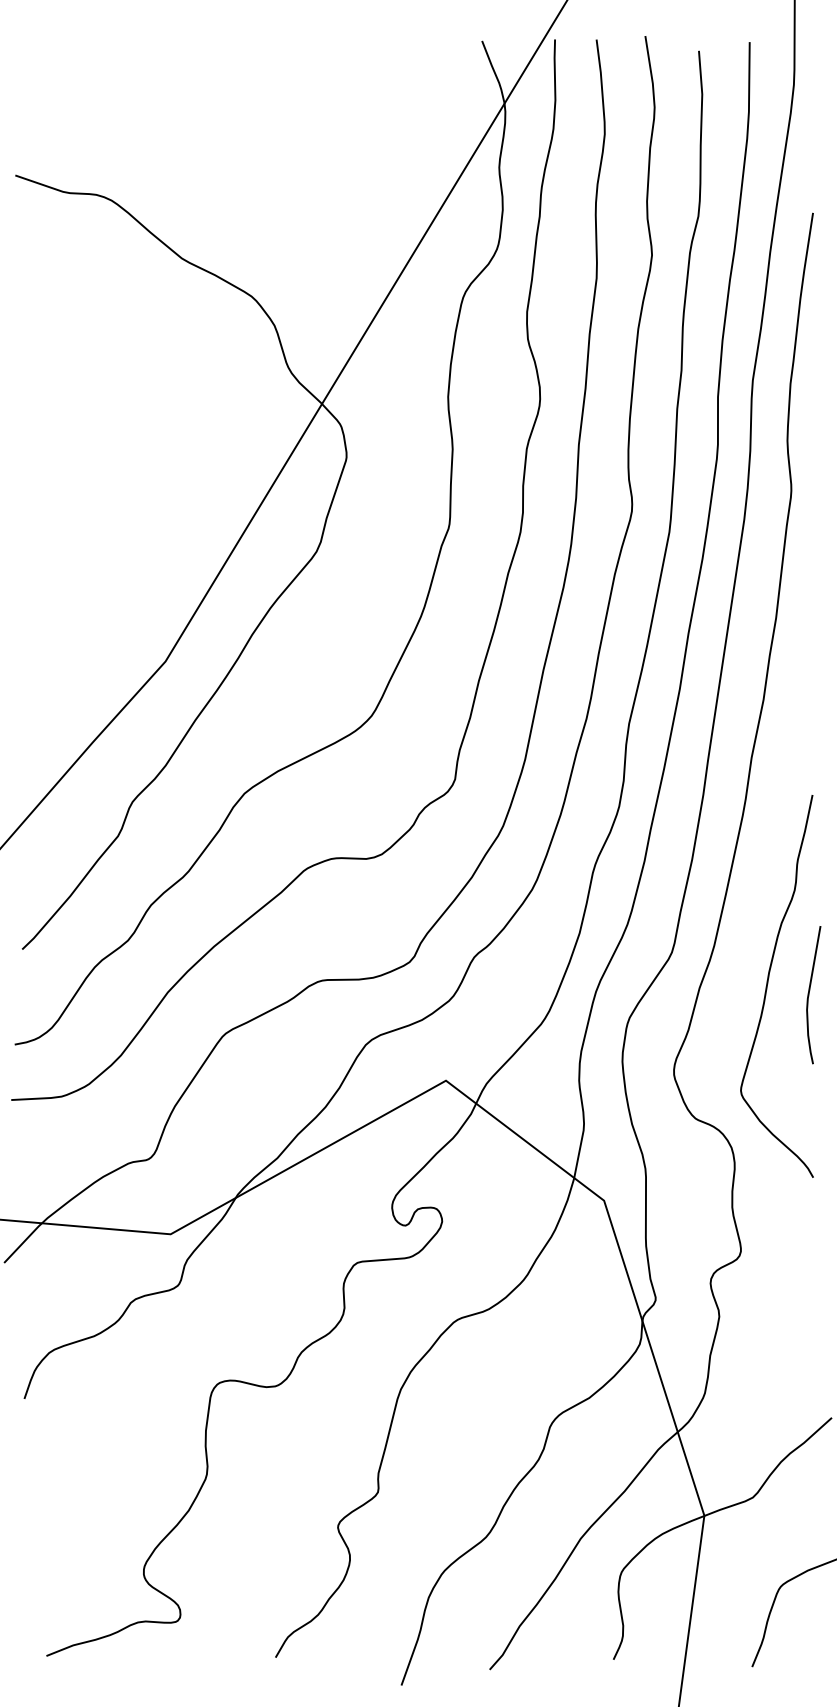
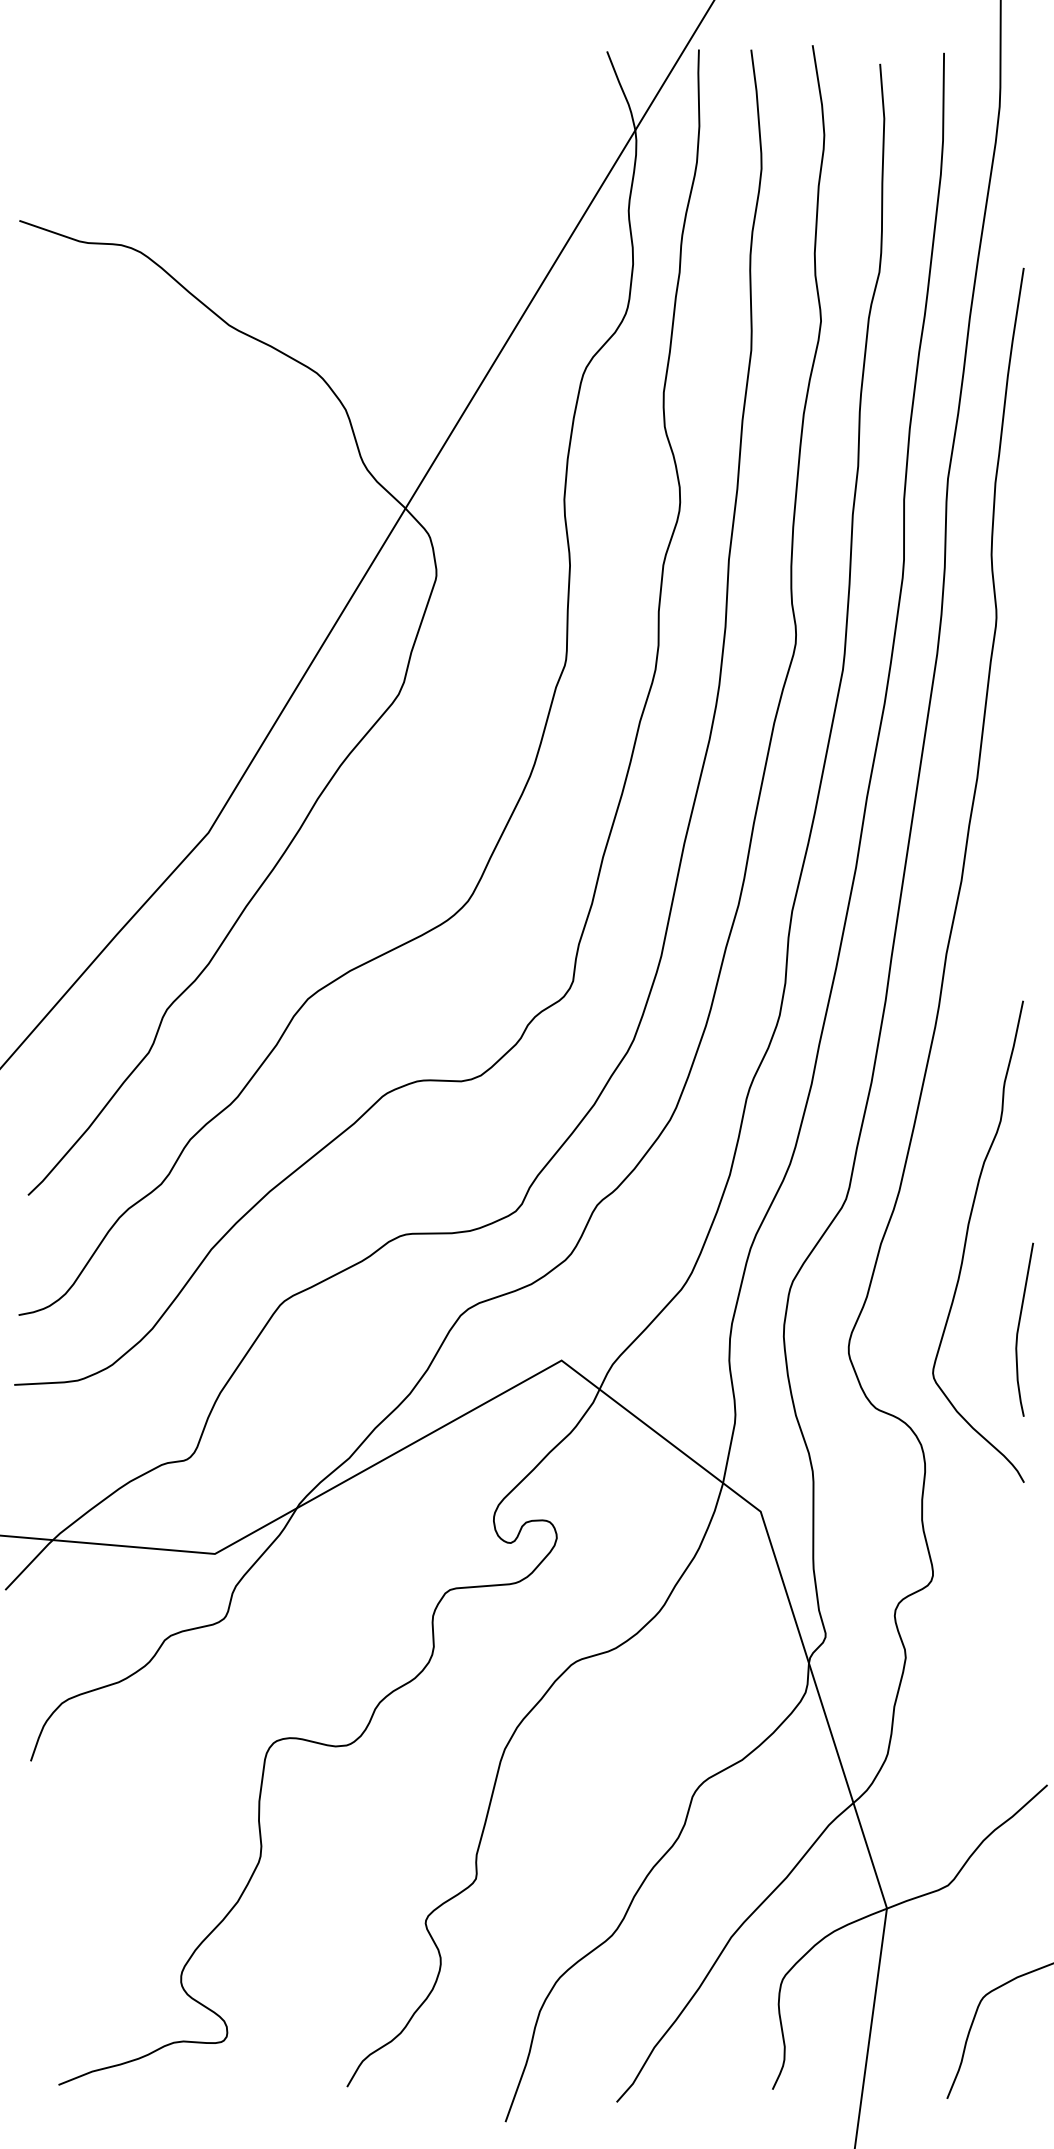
curve: (809, 994) -> (1019, 1328), moved

